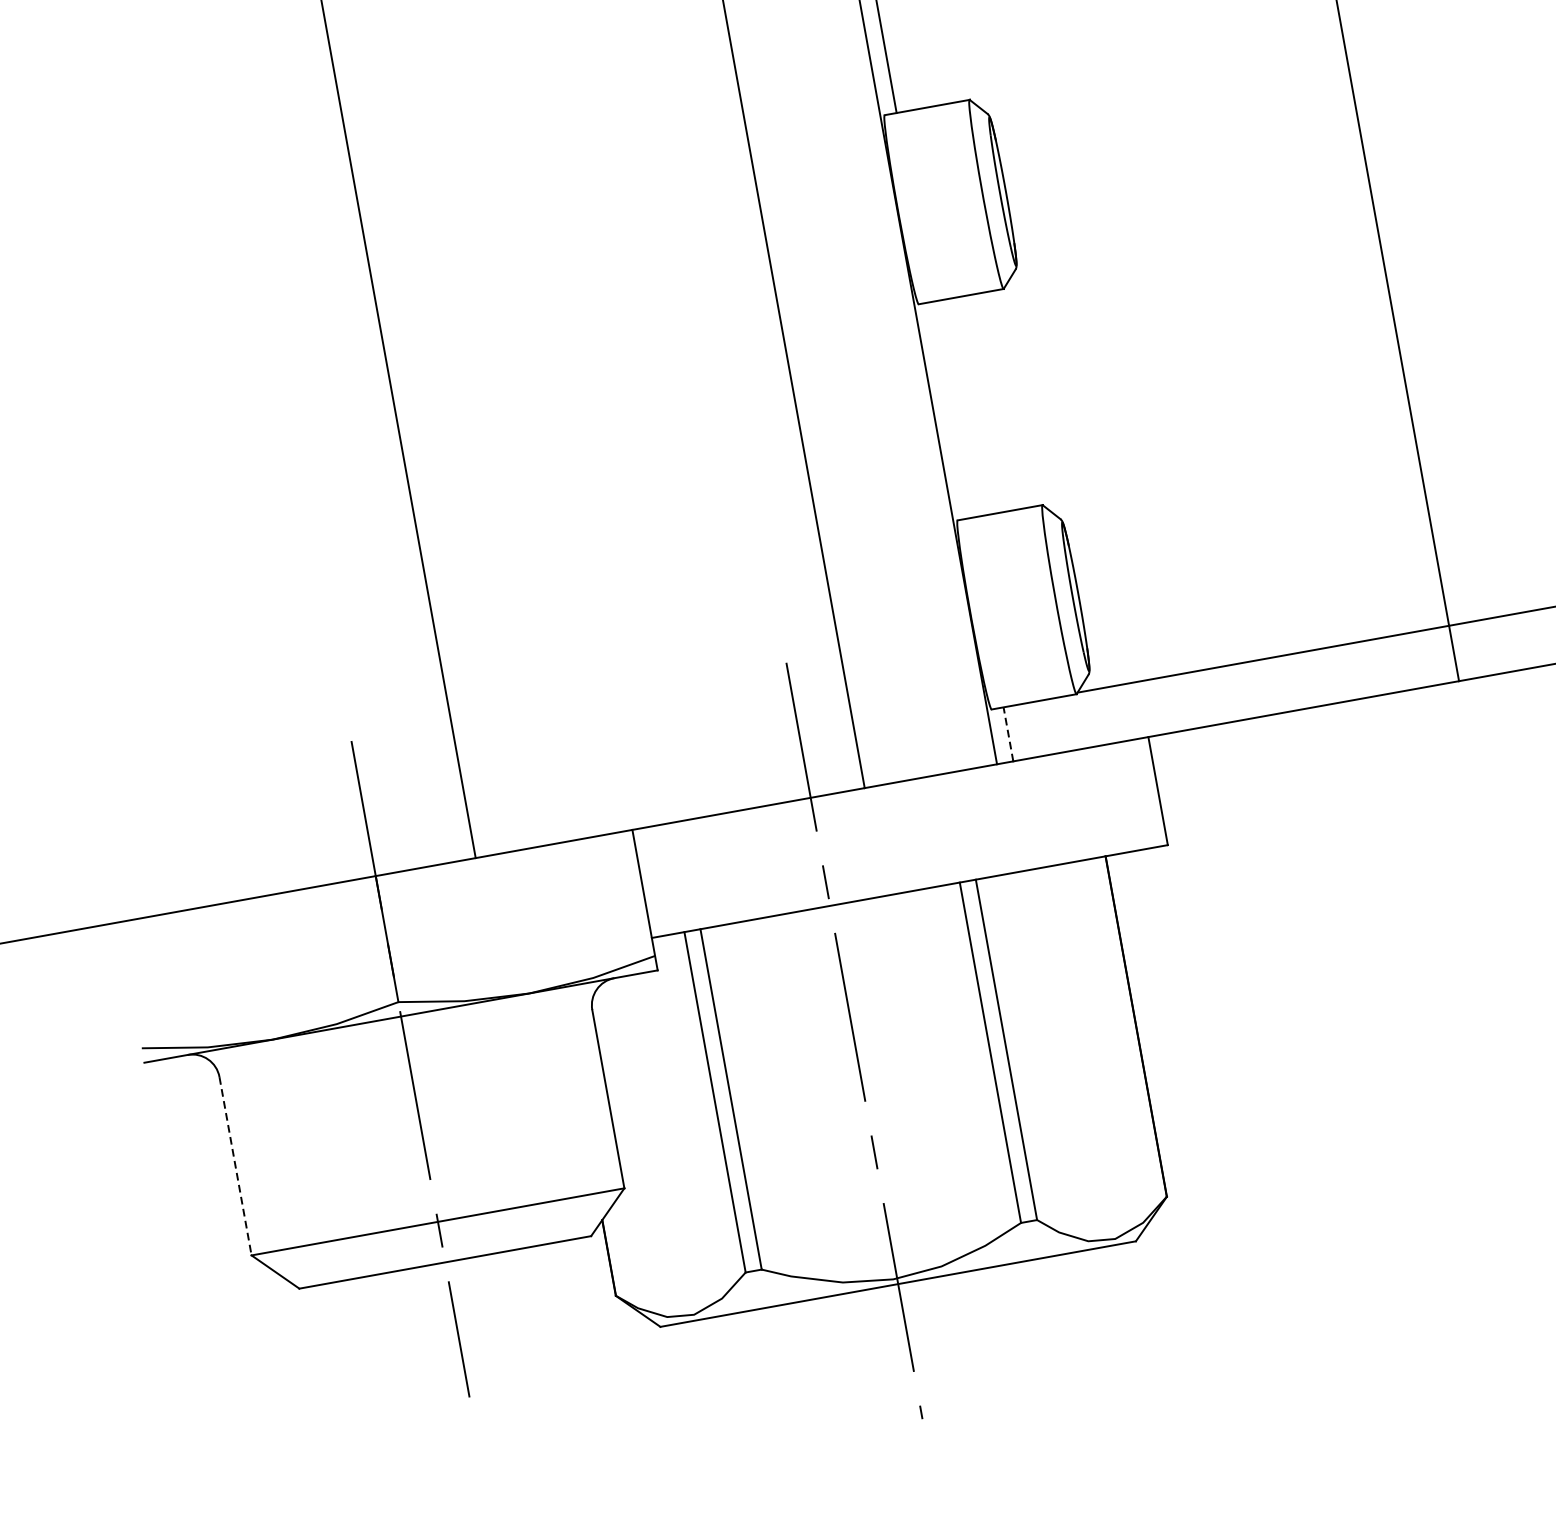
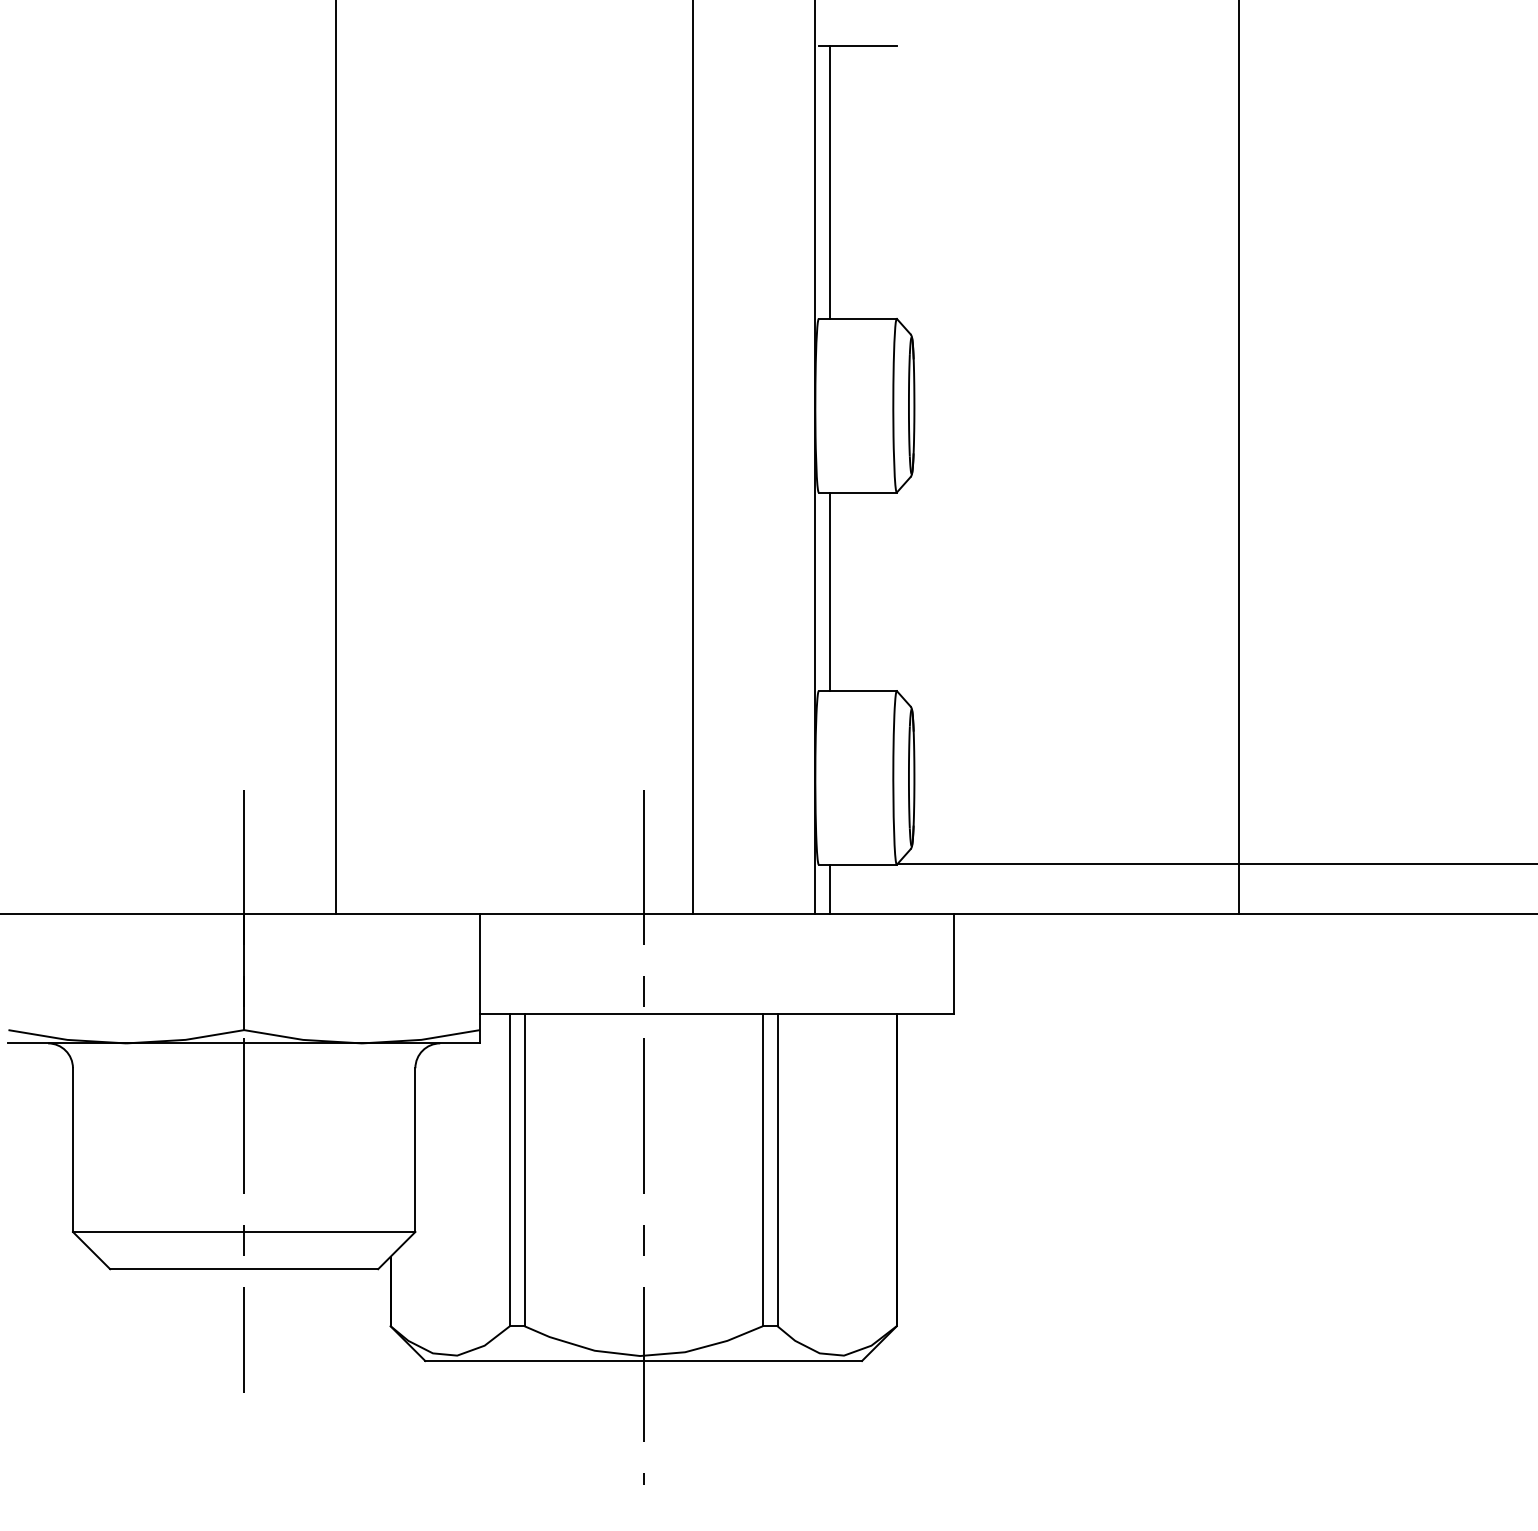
line: (949, 409) -> (829, 591), added
line: (1008, 734) -> (829, 889), dashed -> solid
line: (235, 1166) -> (72, 1150), dashed -> solid

